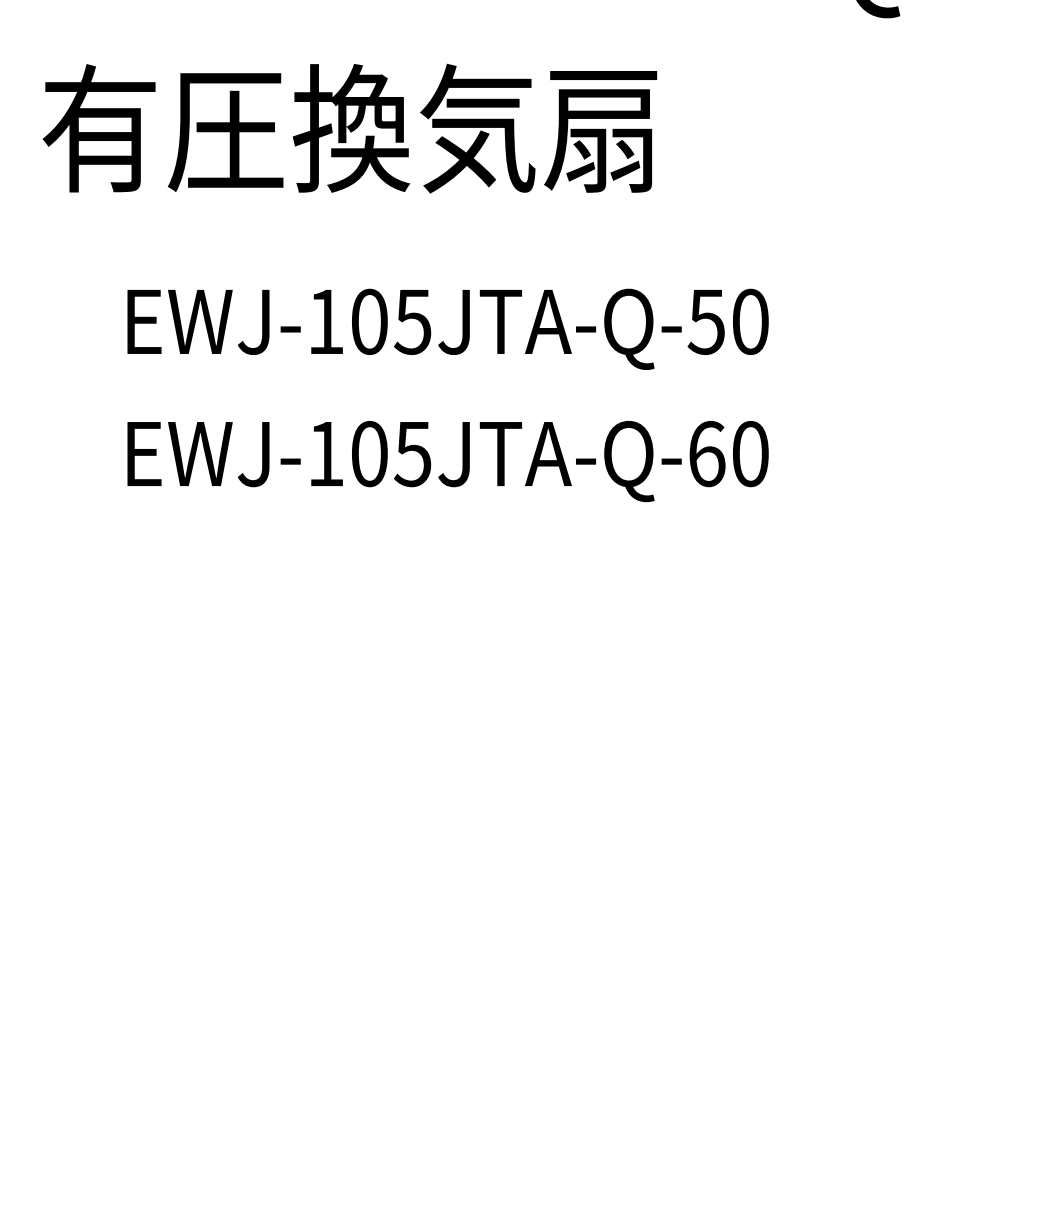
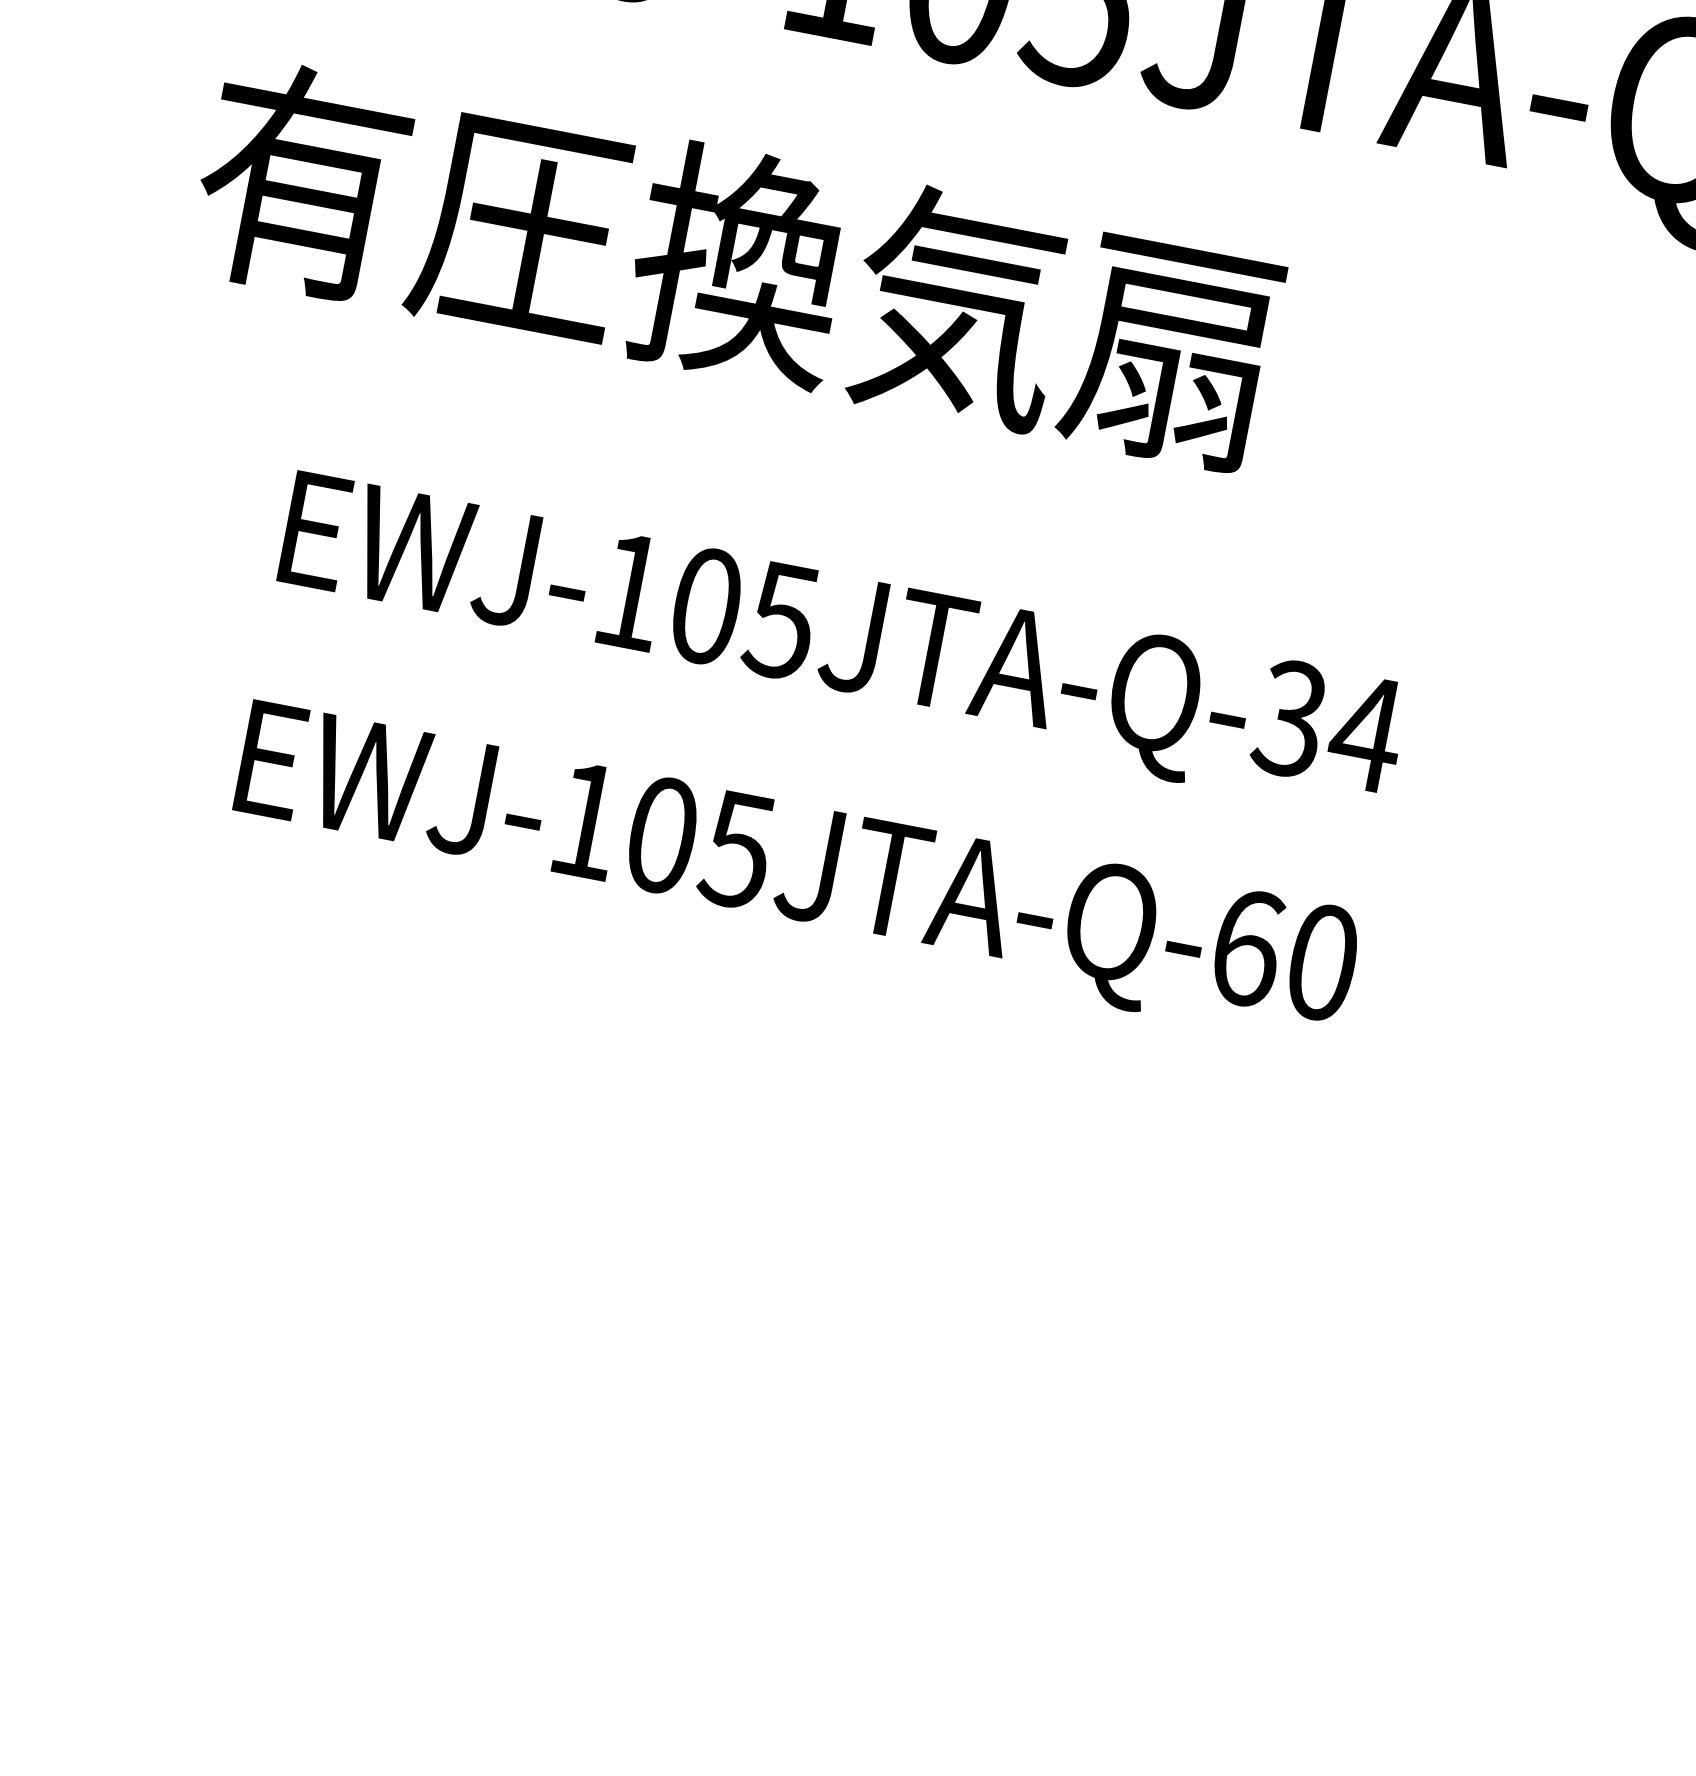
text: (728, 321) -> (1328, 725), EWJ-105JTA-Q-50 -> EWJ-105JTA-Q-34

